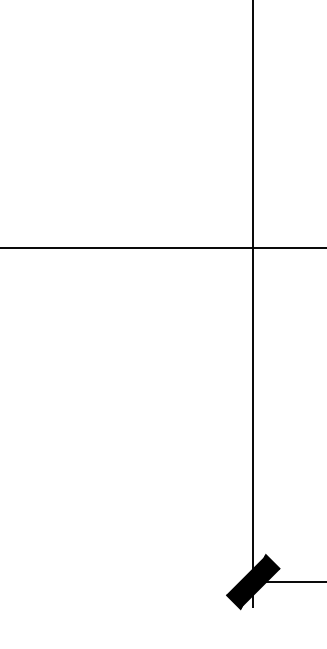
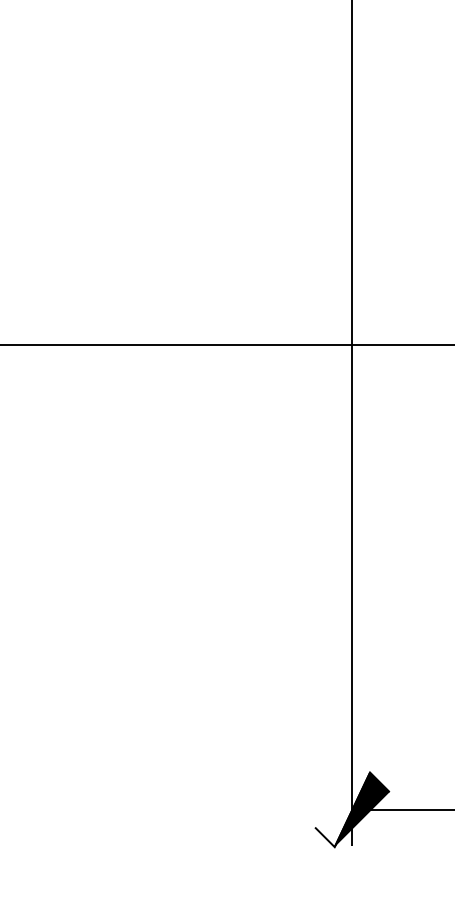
fill: (245, 581) -> (341, 809), removed

